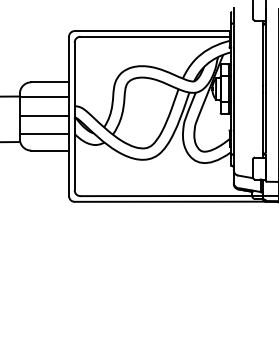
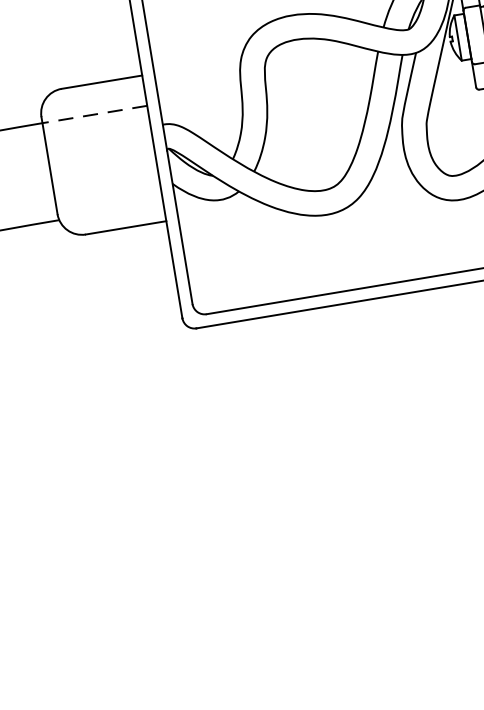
line: (44, 96) -> (94, 114), solid -> dashed
line: (44, 116) -> (101, 157), removed
line: (44, 134) -> (108, 195), removed

